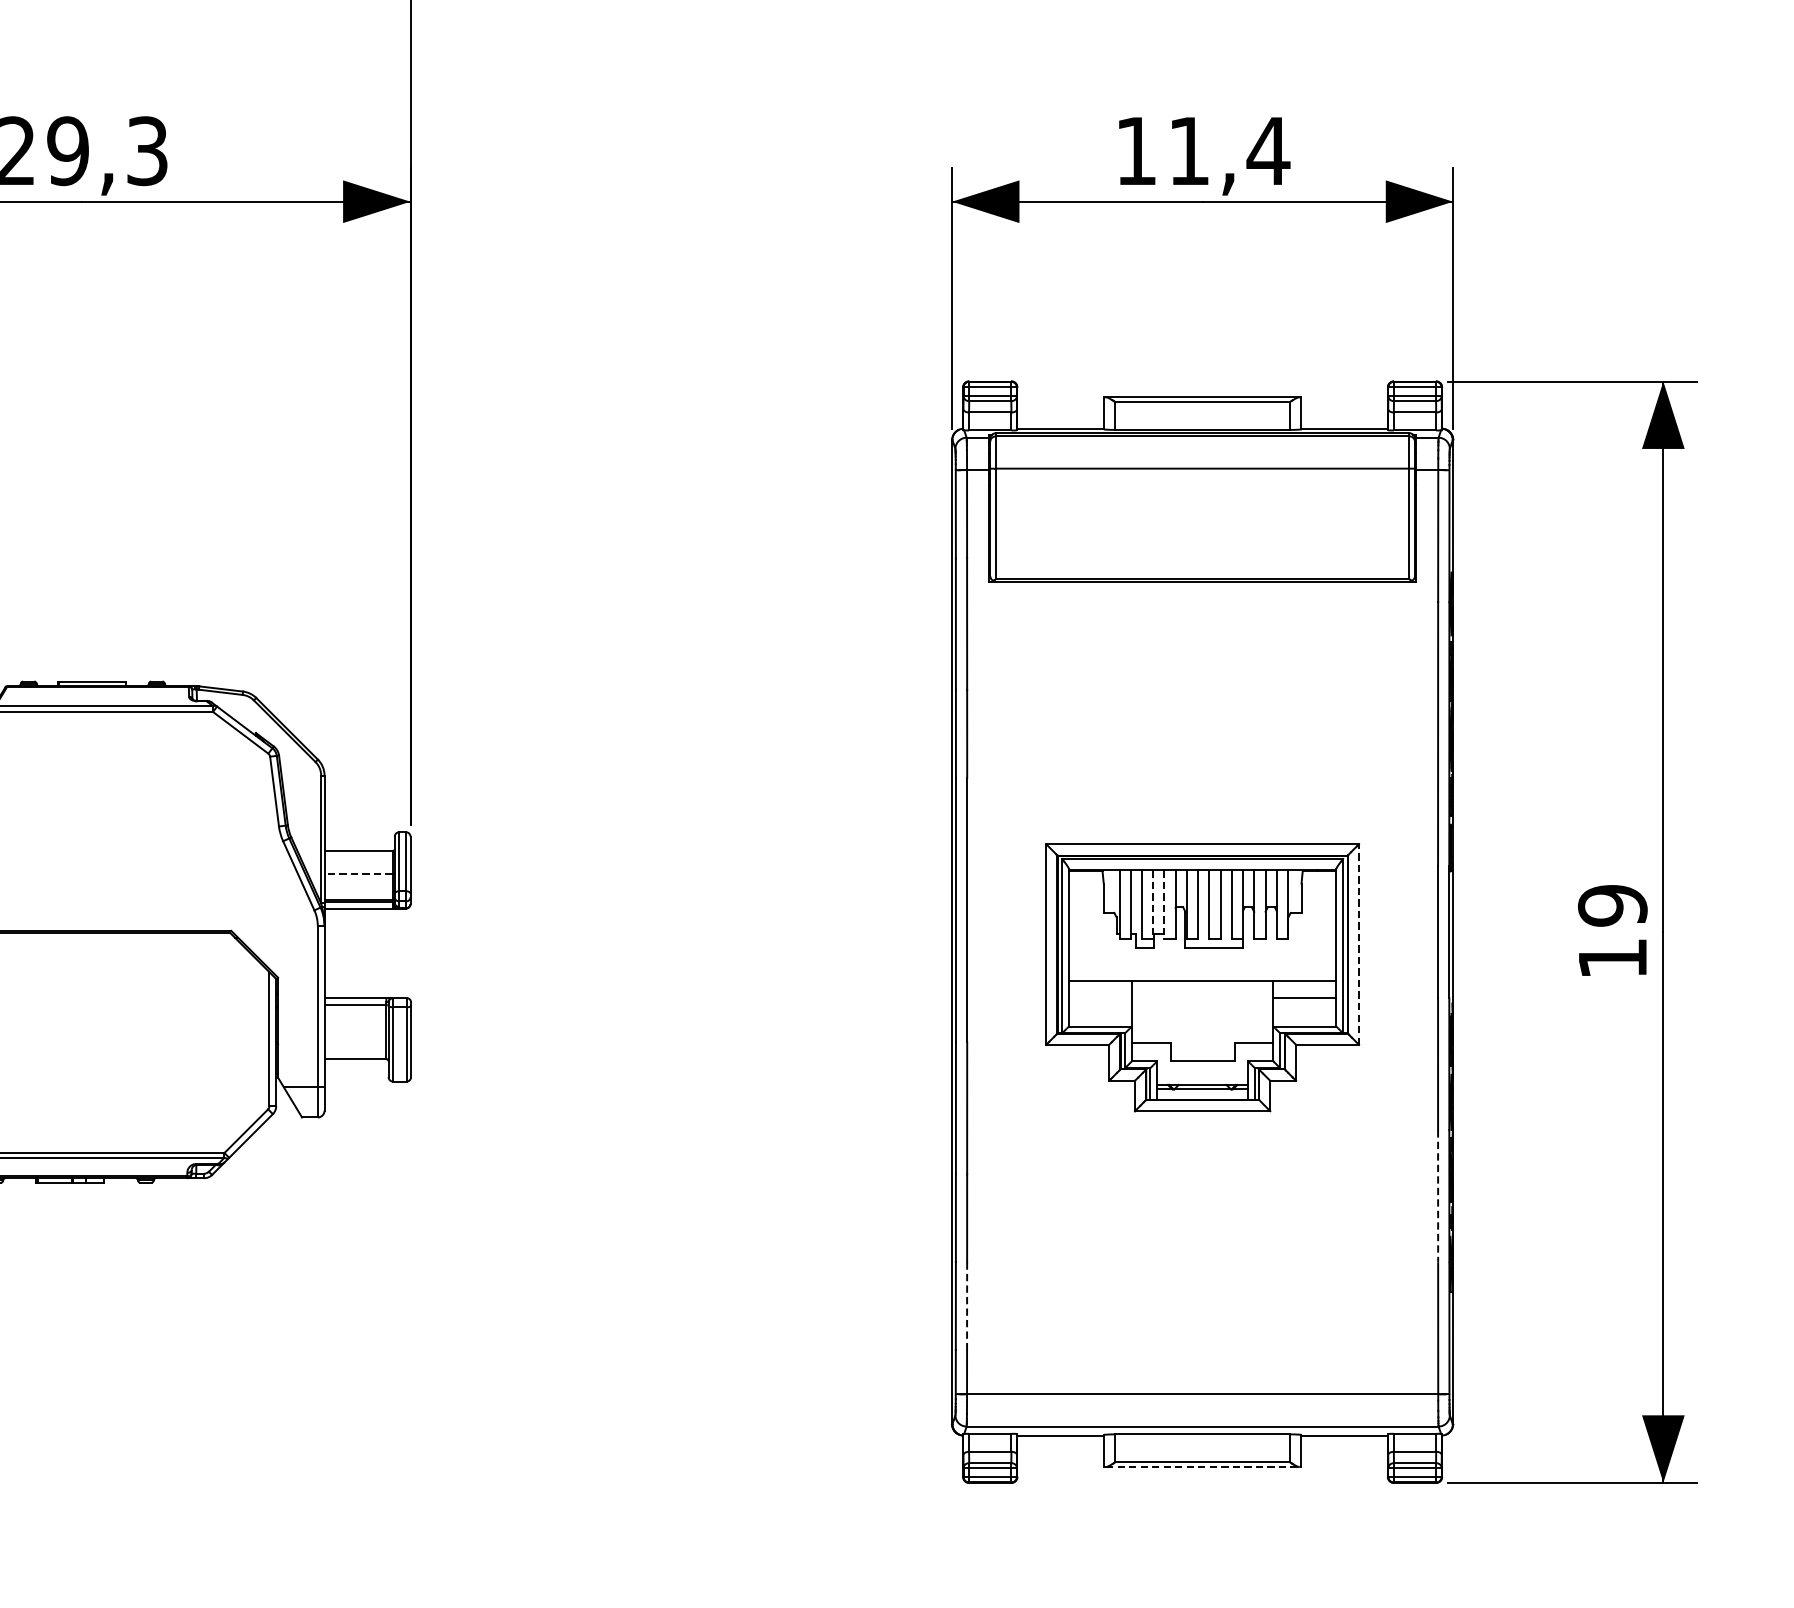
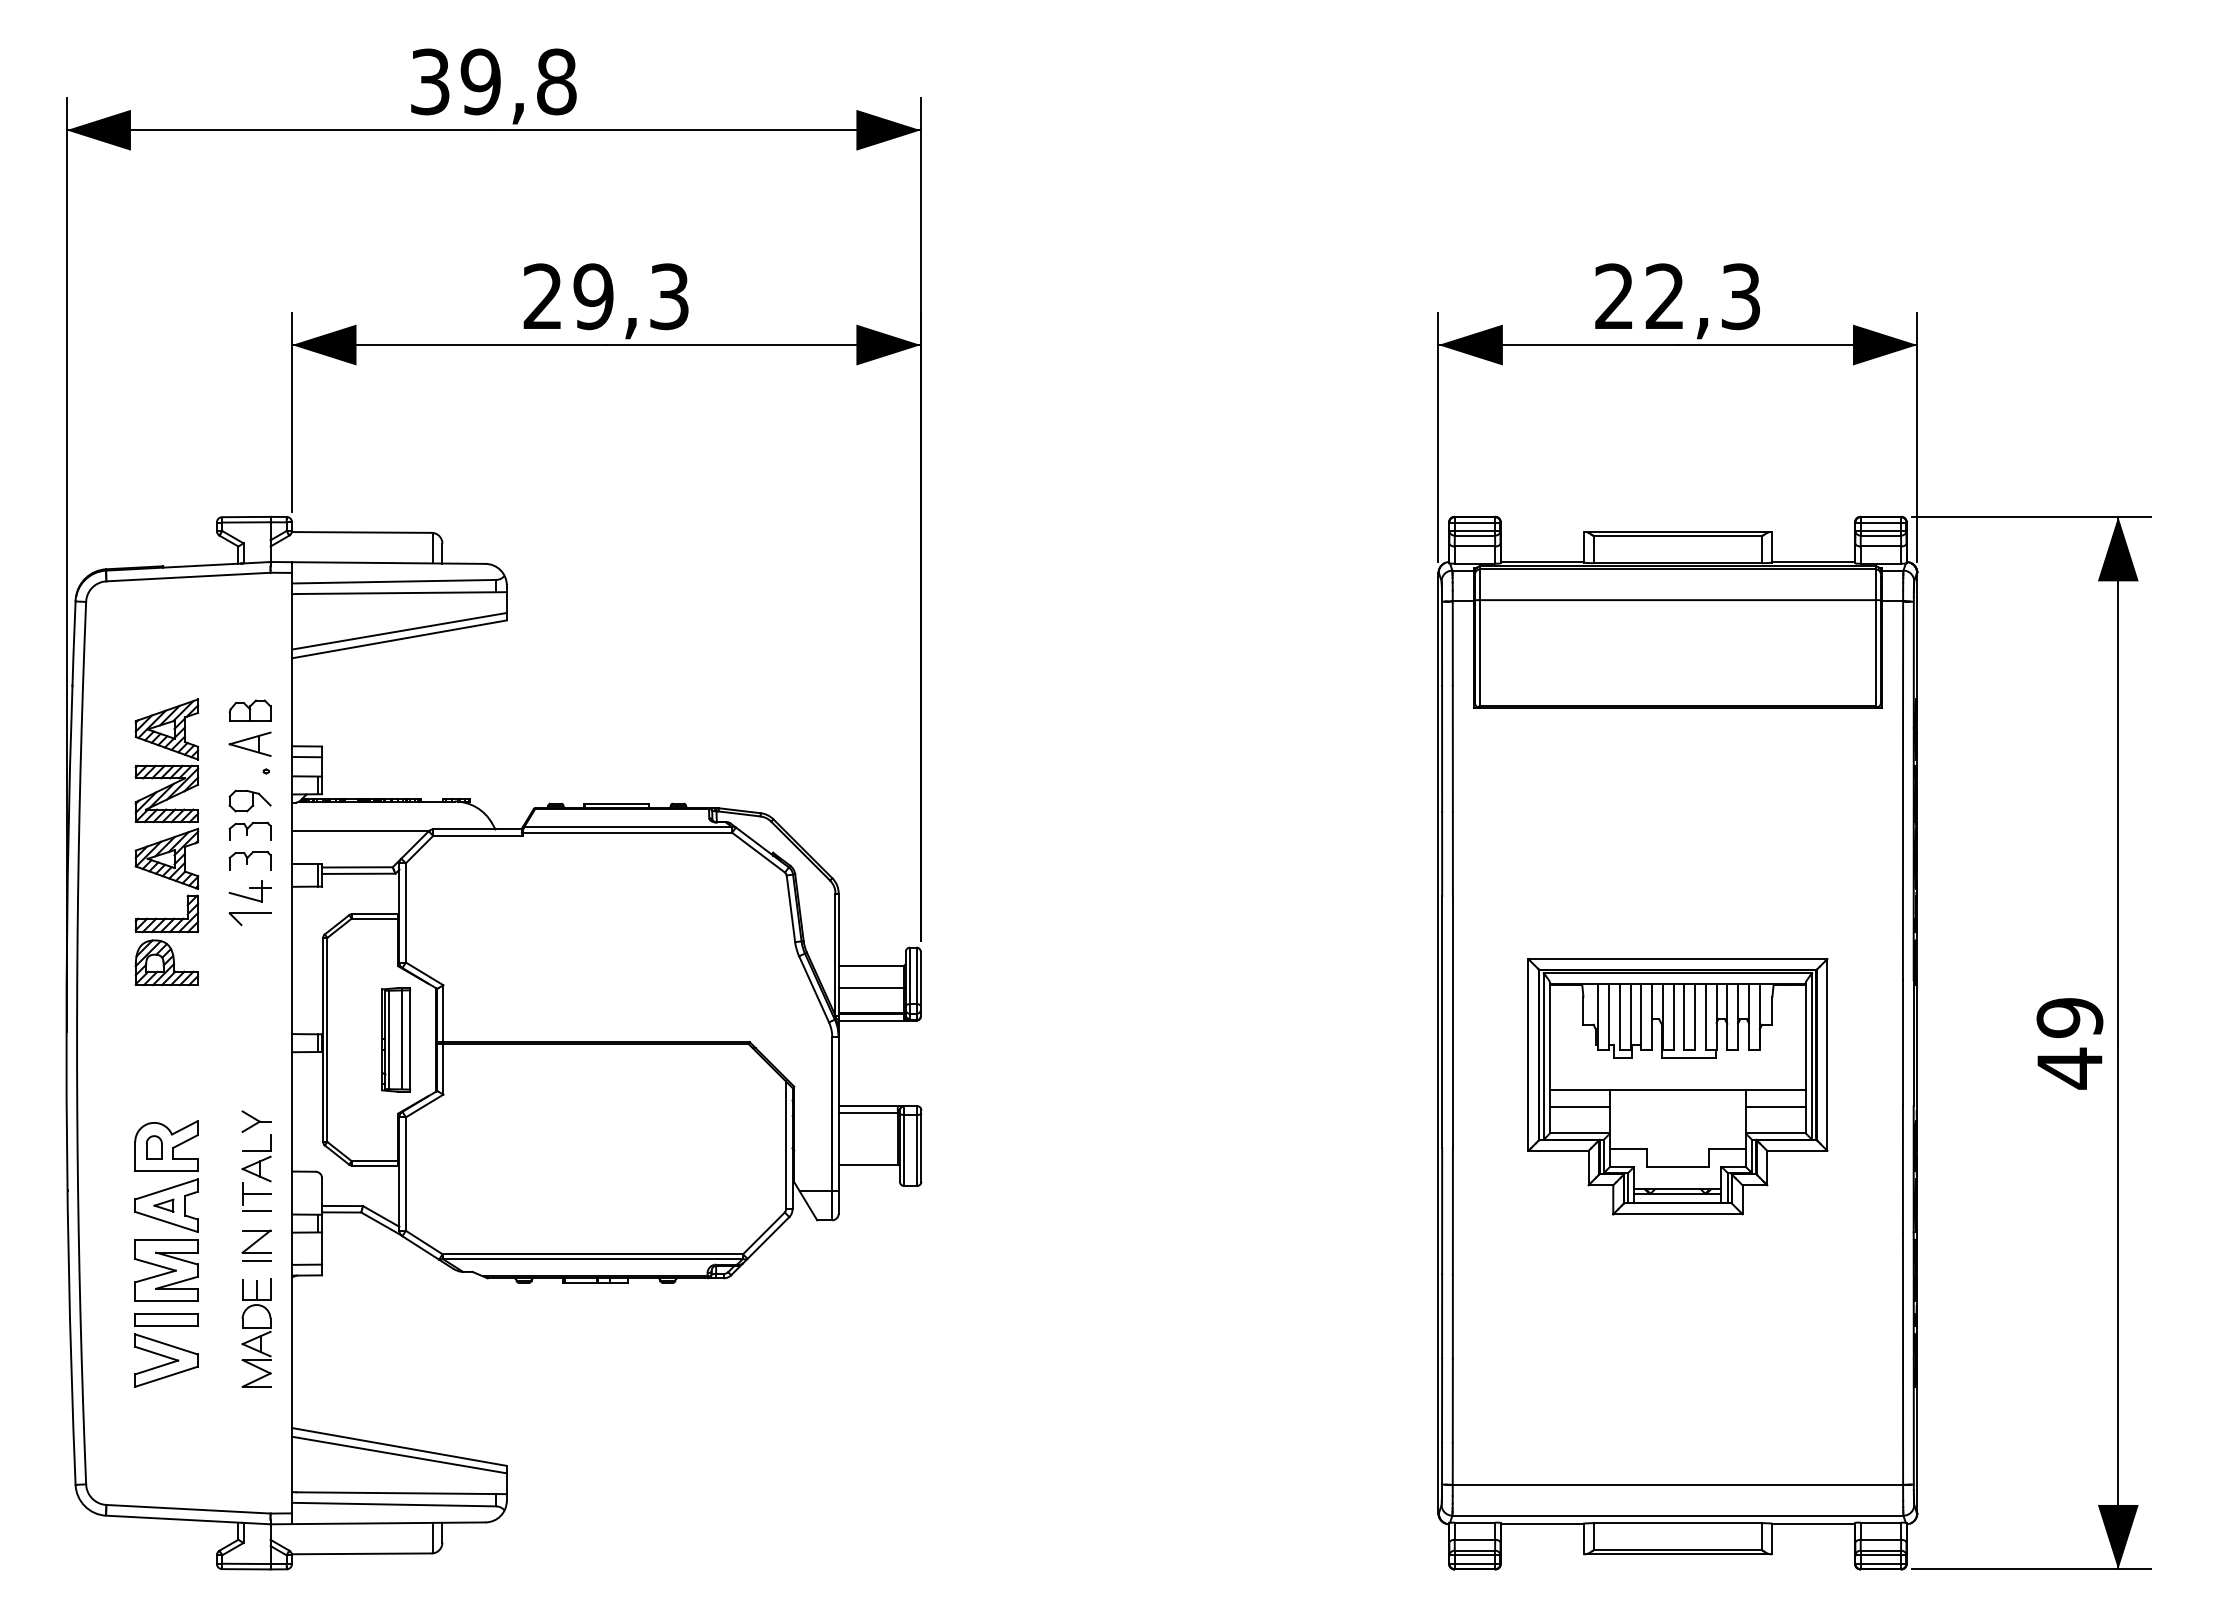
text: (1203, 150) -> (1678, 296), 11,4 -> 22,3
line: (357, 874) -> (870, 988), dashed -> solid
line: (1153, 904) -> (1630, 1016), dashed -> solid
line: (1164, 904) -> (1641, 1016), dashed -> solid
line: (1359, 944) -> (1827, 1054), dashed -> solid
text: (1612, 958) -> (2069, 1068), 19 -> 49
line: (1100, 998) -> (1580, 1106), added
line: (1437, 1197) -> (1902, 1296), dashed -> solid
line: (966, 1306) -> (1452, 1400), dashed -> solid
line: (1203, 1467) -> (1678, 1554), dashed -> solid

